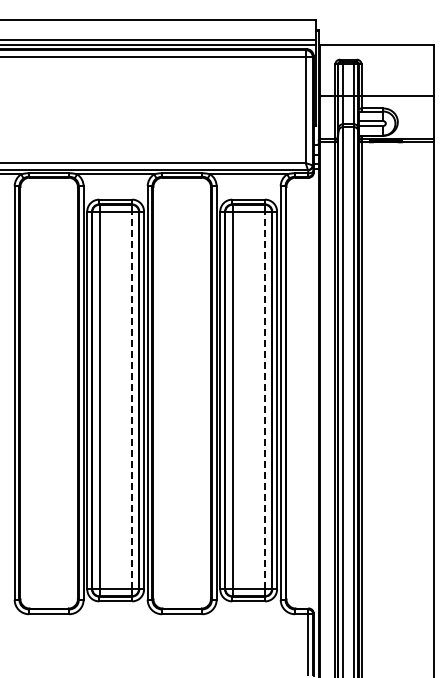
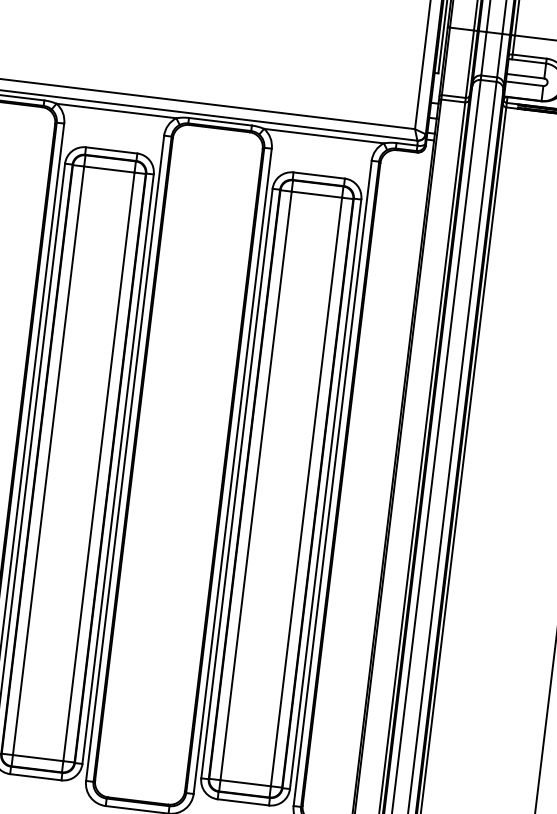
line: (131, 400) -> (98, 466), dashed -> solid
line: (264, 400) -> (305, 491), dashed -> solid

